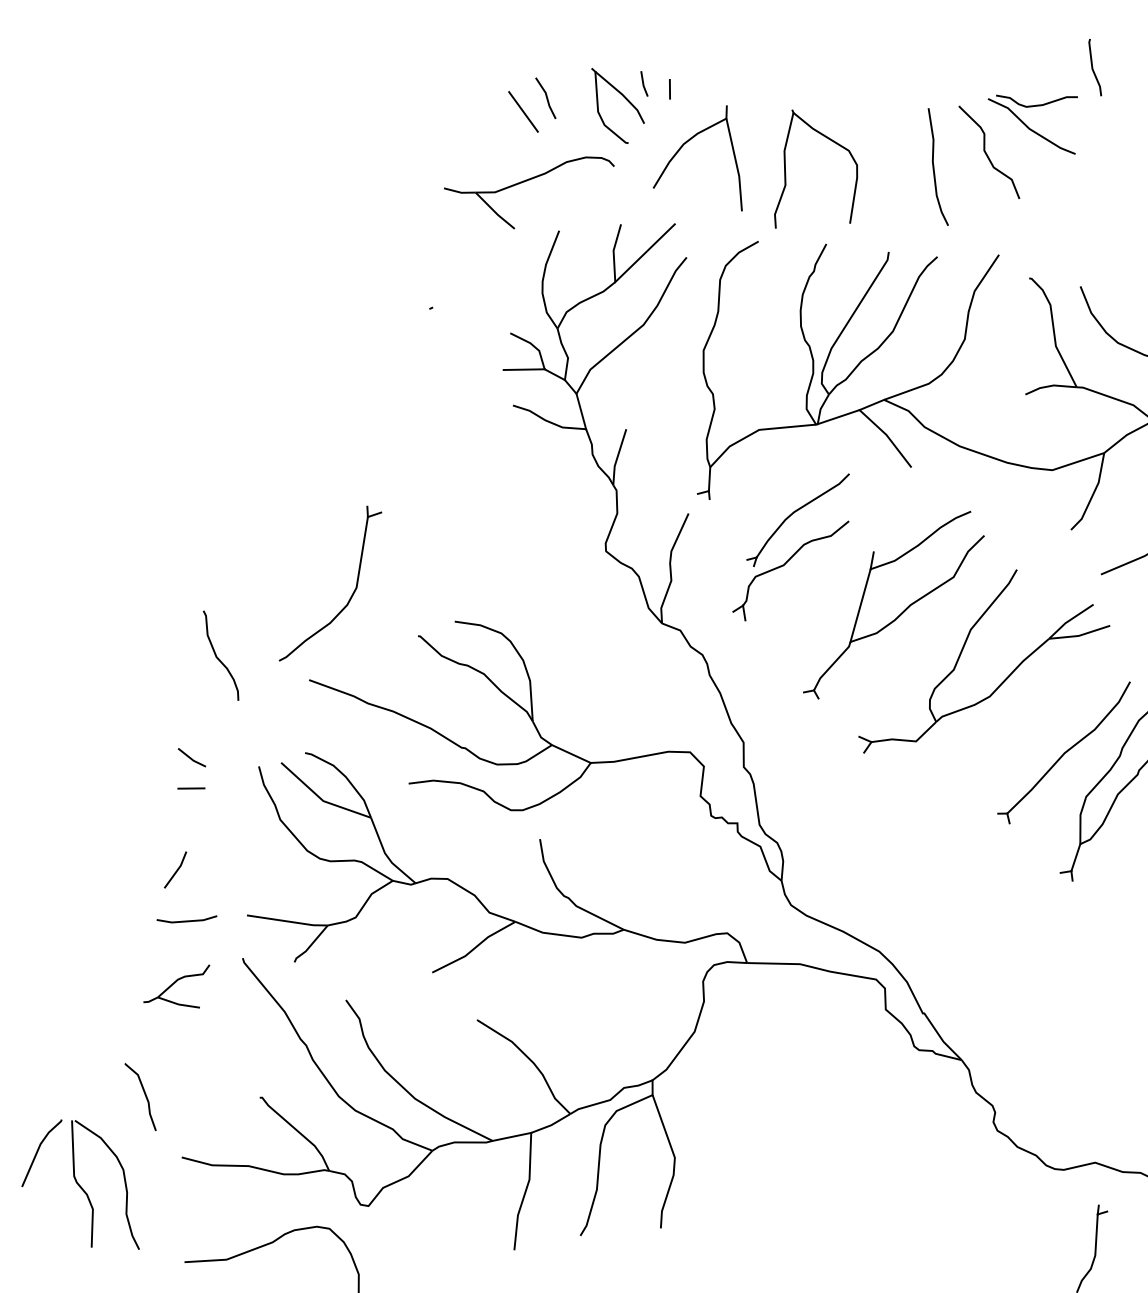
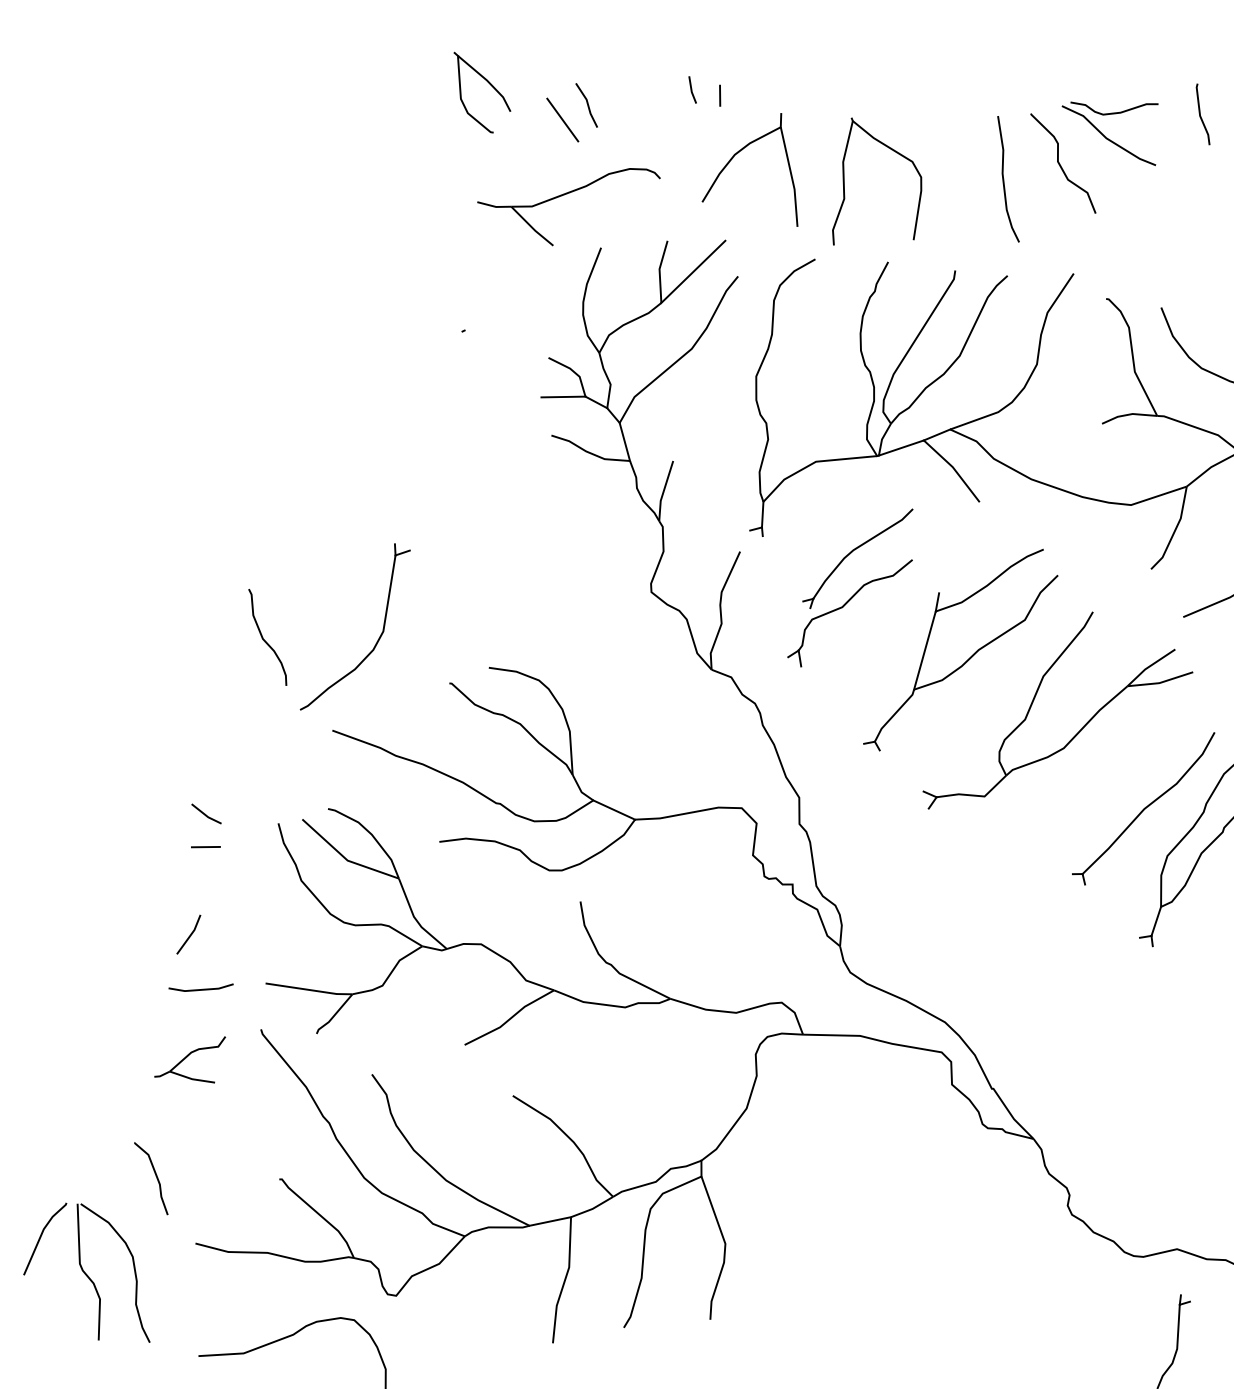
line: (1092, 67) -> (1200, 114), moved
part: (624, 98) -> (489, 84), moved
curve: (218, 657) -> (264, 639), moved

